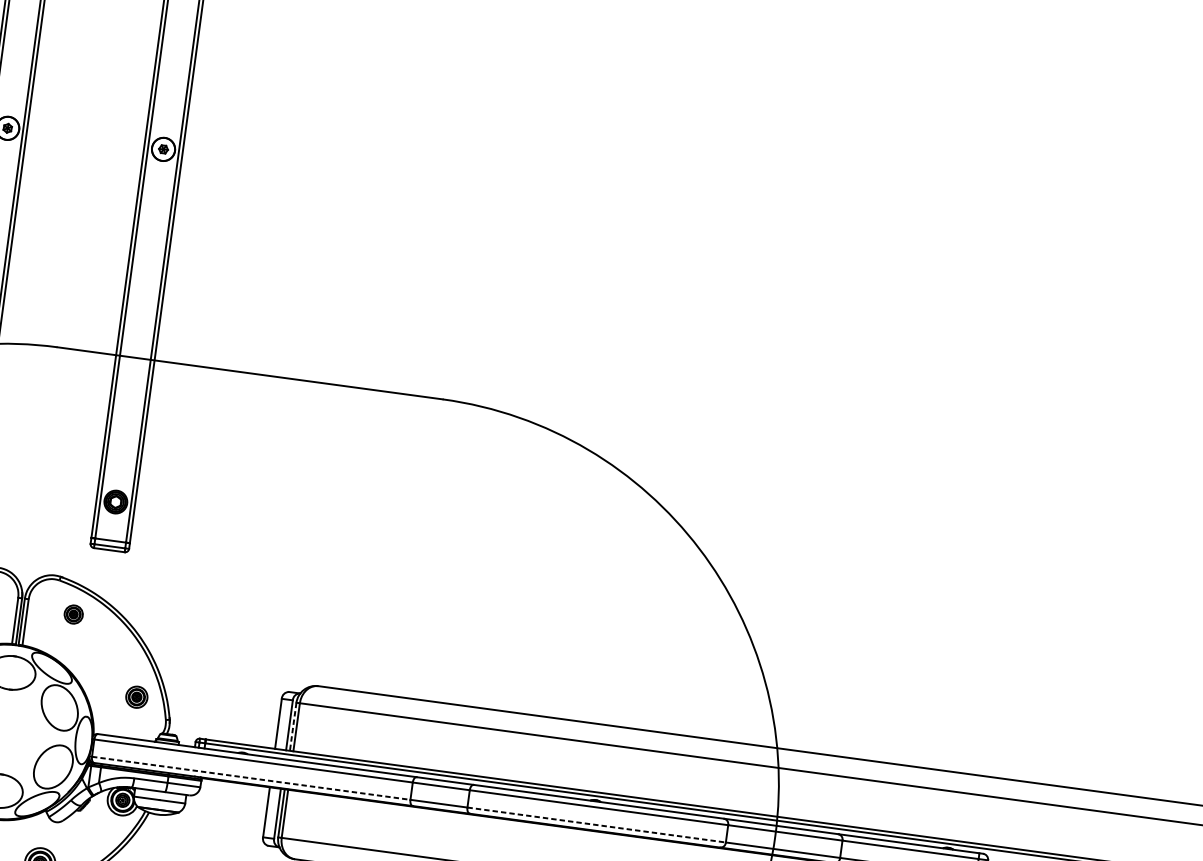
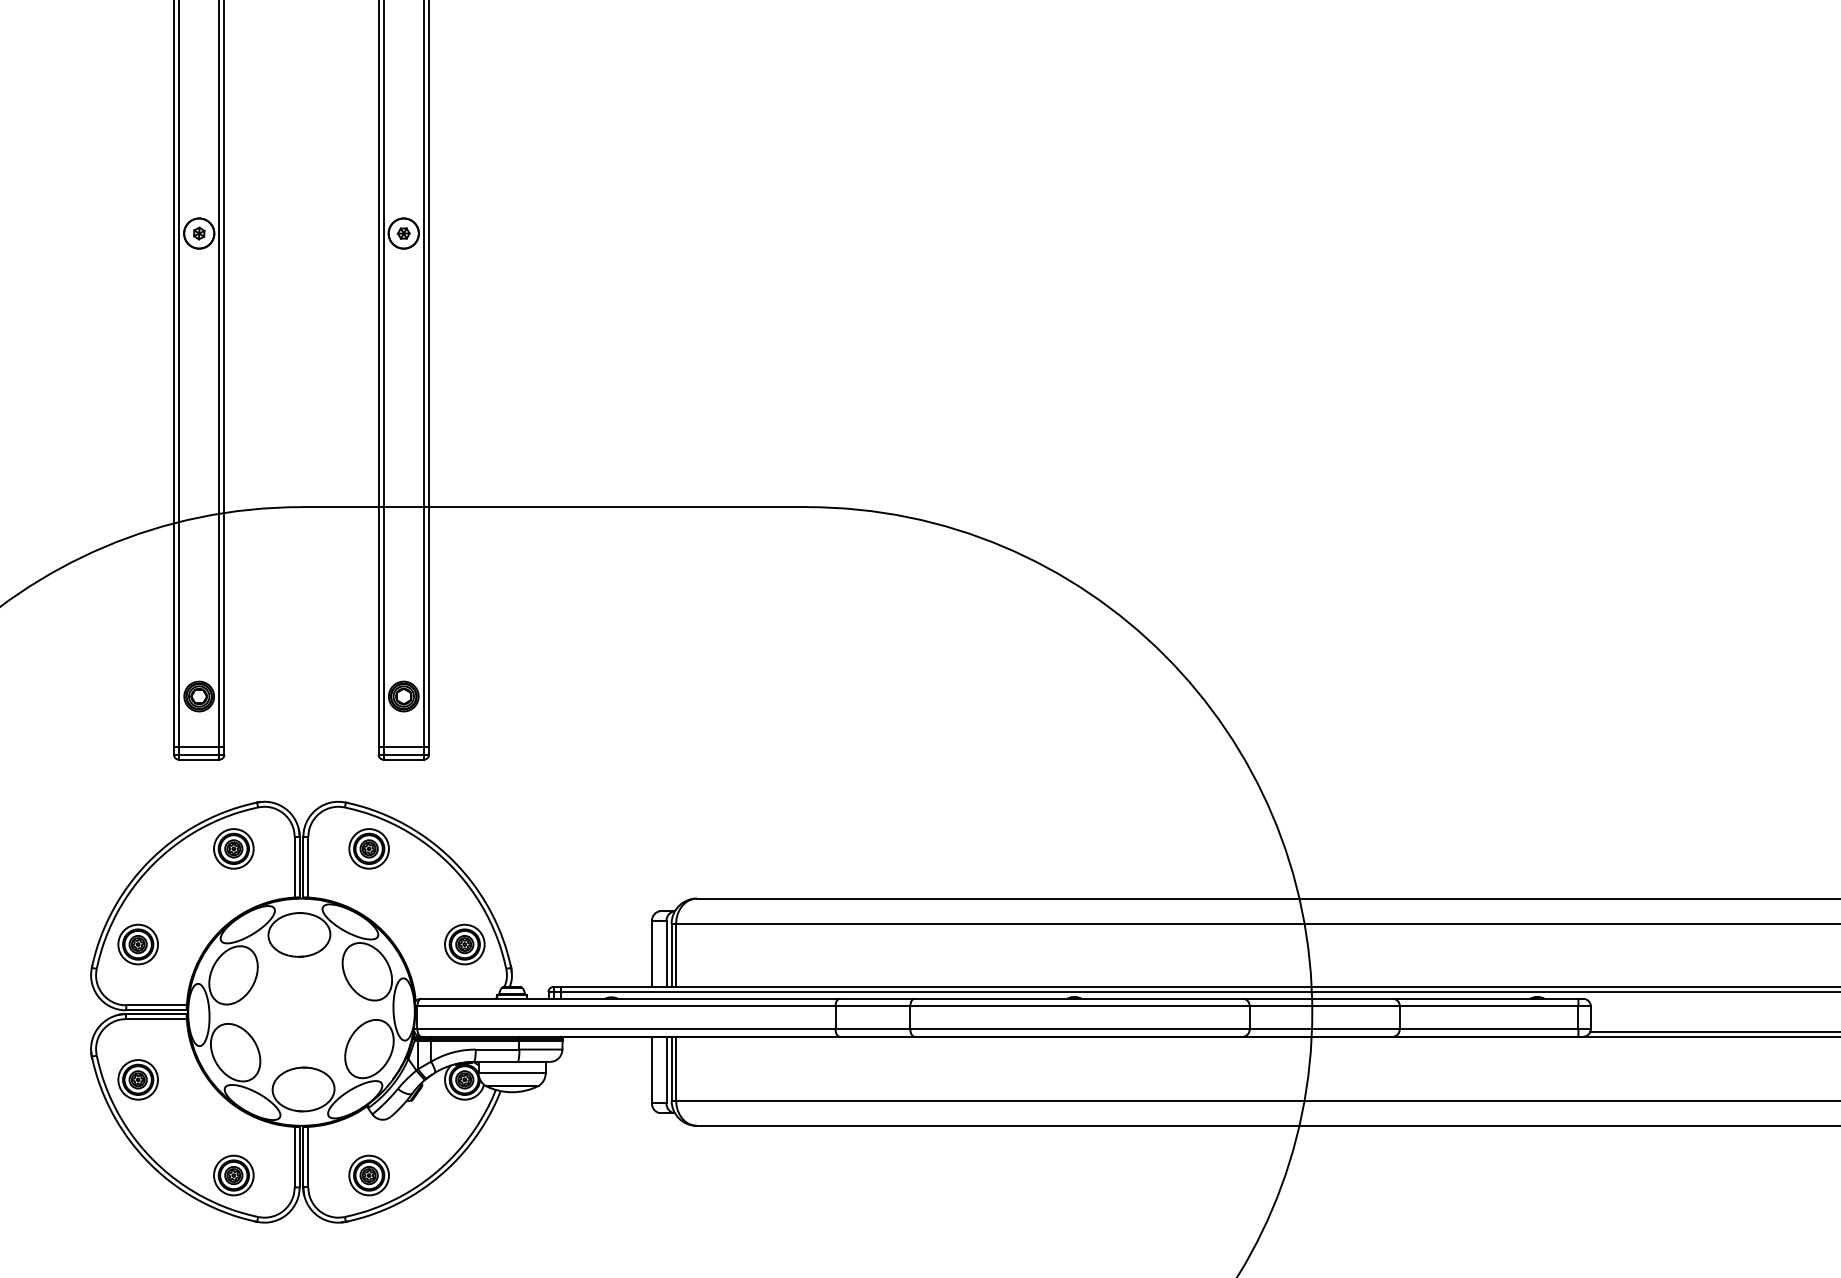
part: (73, 614) -> (368, 848), size x1.67
part: (136, 697) -> (464, 944), size x1.43
line: (293, 726) -> (671, 955), dashed -> solid
line: (251, 778) -> (626, 1029), dashed -> solid
line: (596, 825) -> (1079, 1029), dashed -> solid

